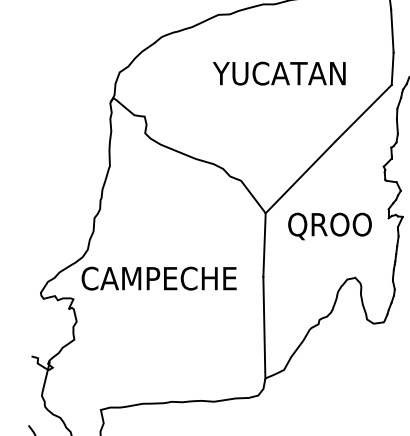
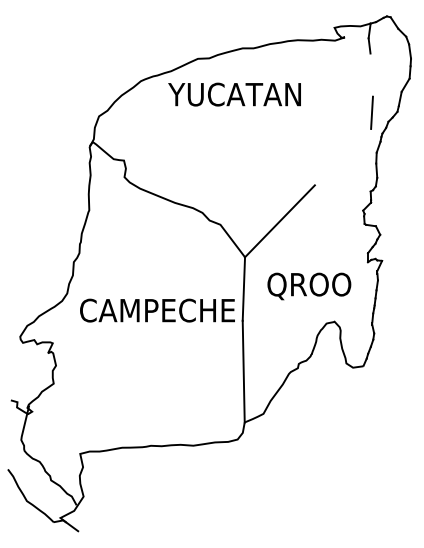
line: (392, 30) -> (371, 74), removed
text: (279, 73) -> (234, 94), moved
line: (363, 112) -> (342, 156), removed
text: (330, 226) -> (309, 286), moved
text: (159, 278) -> (157, 310), moved

